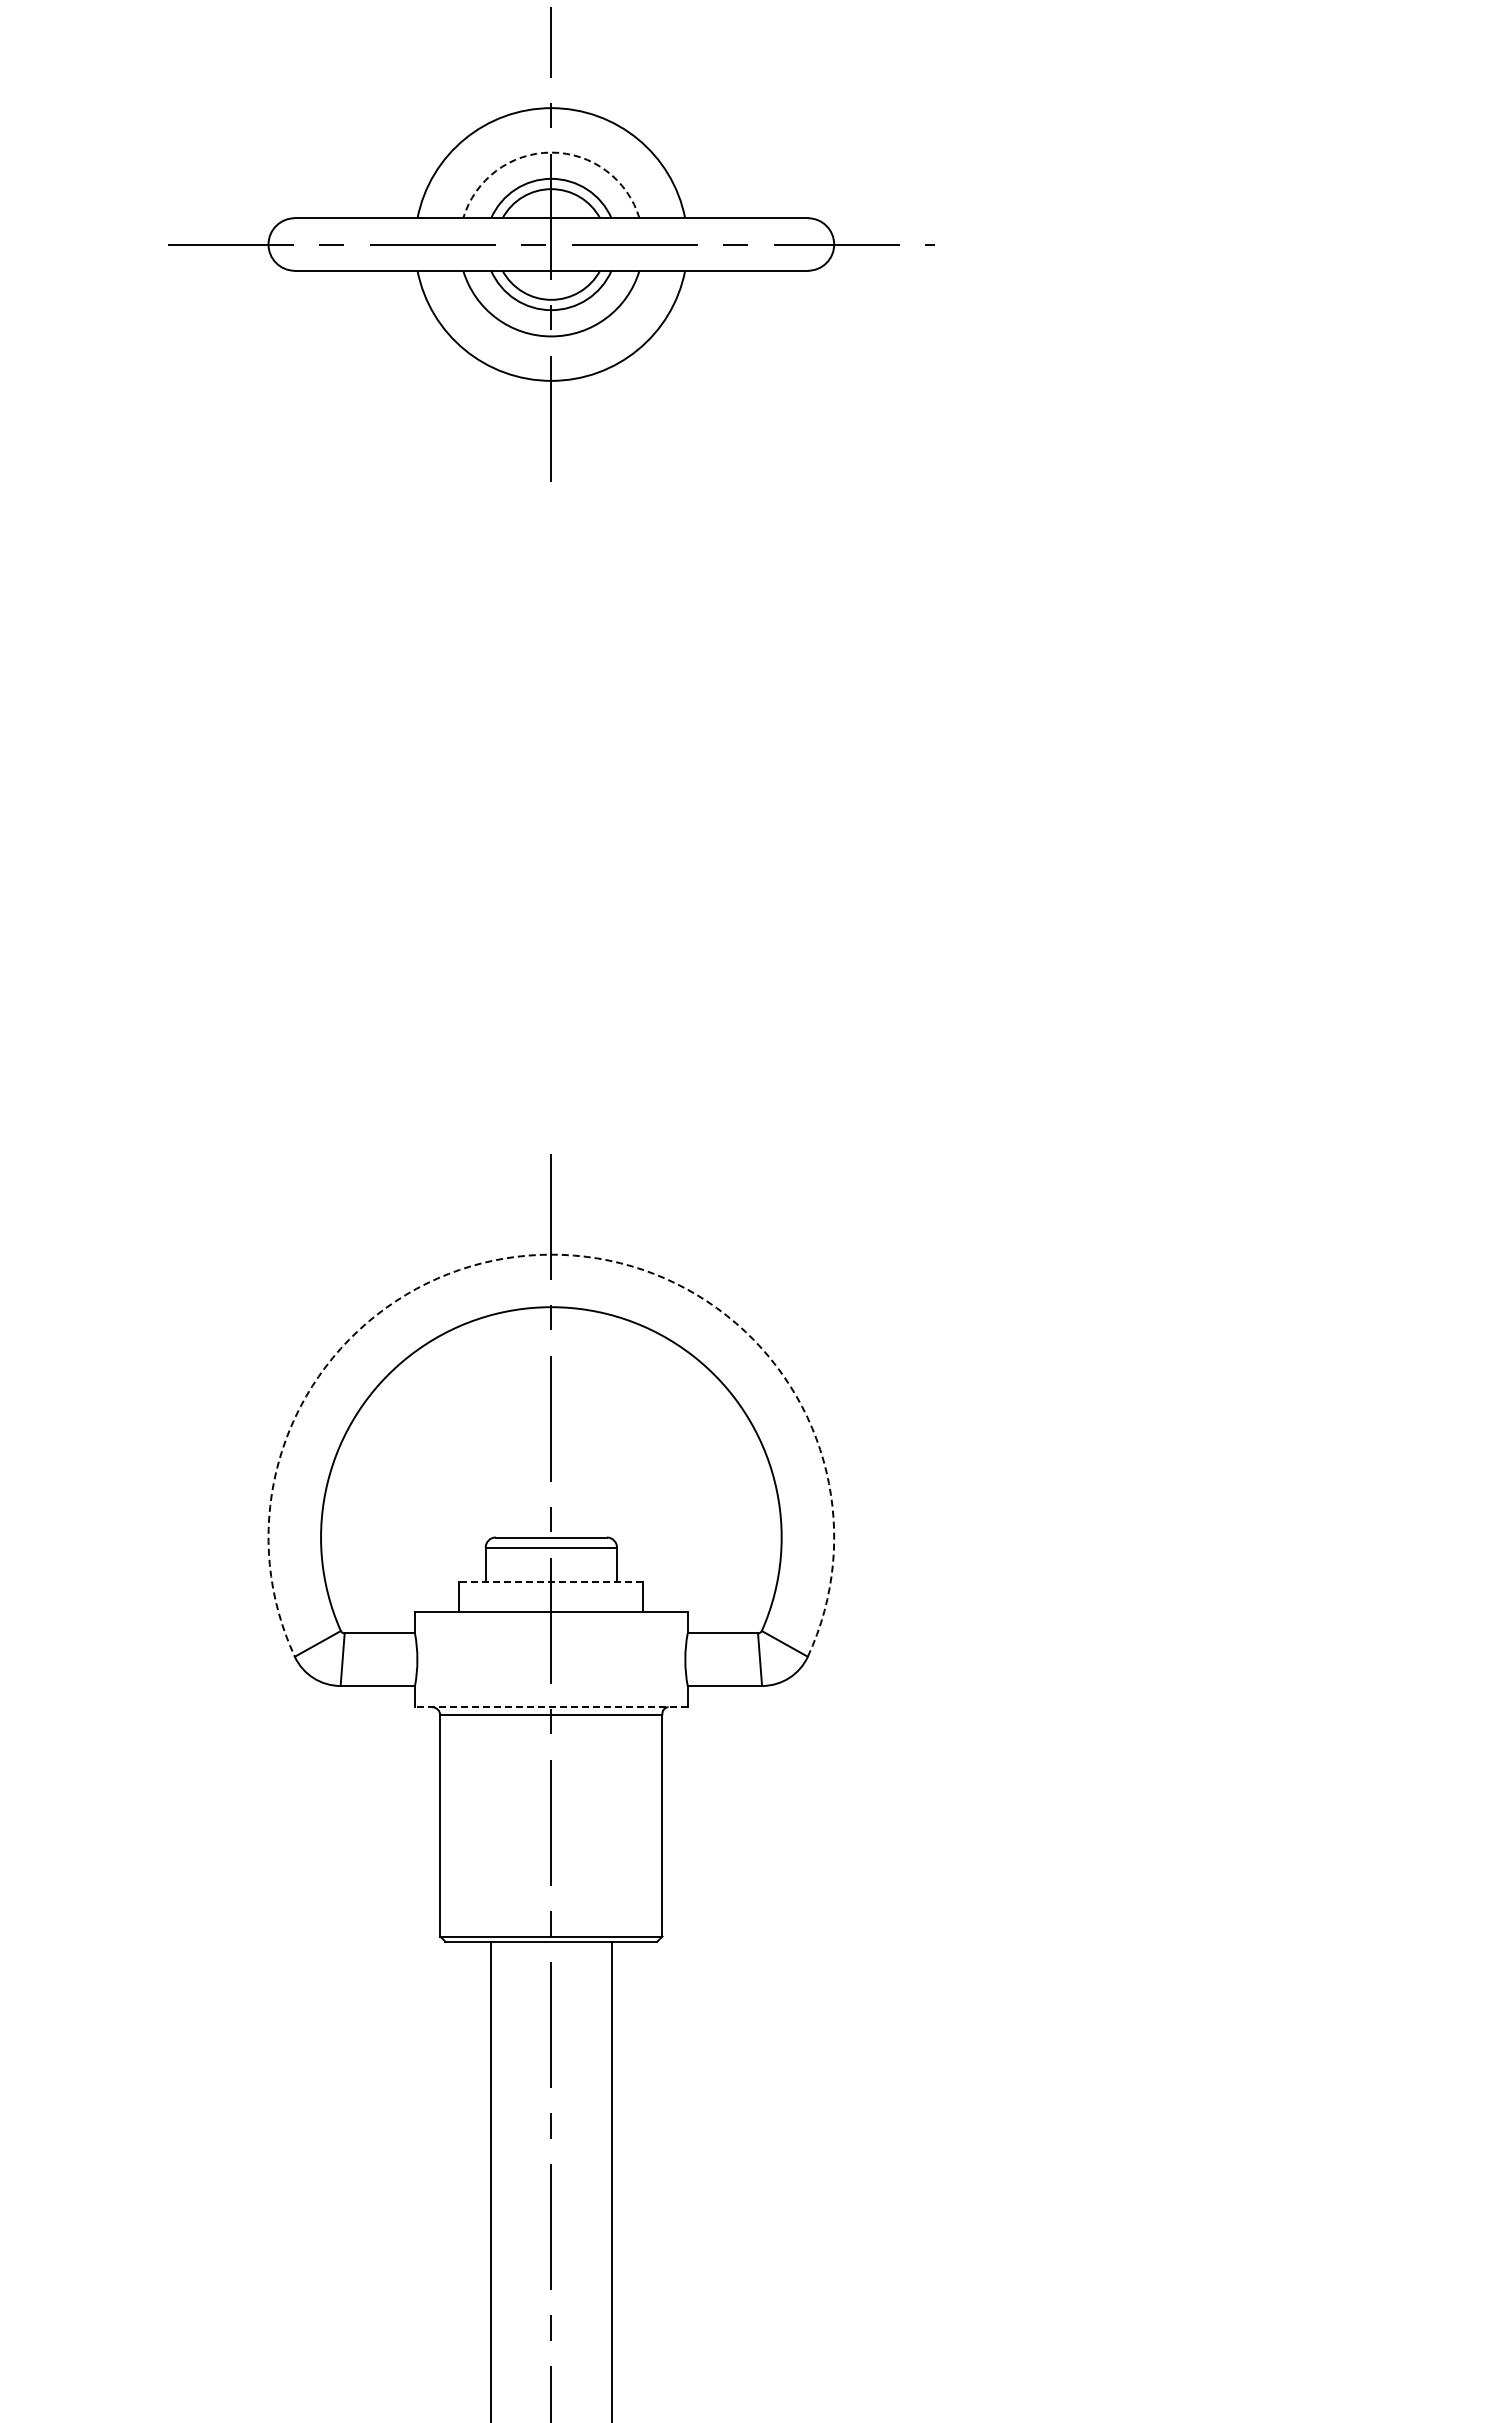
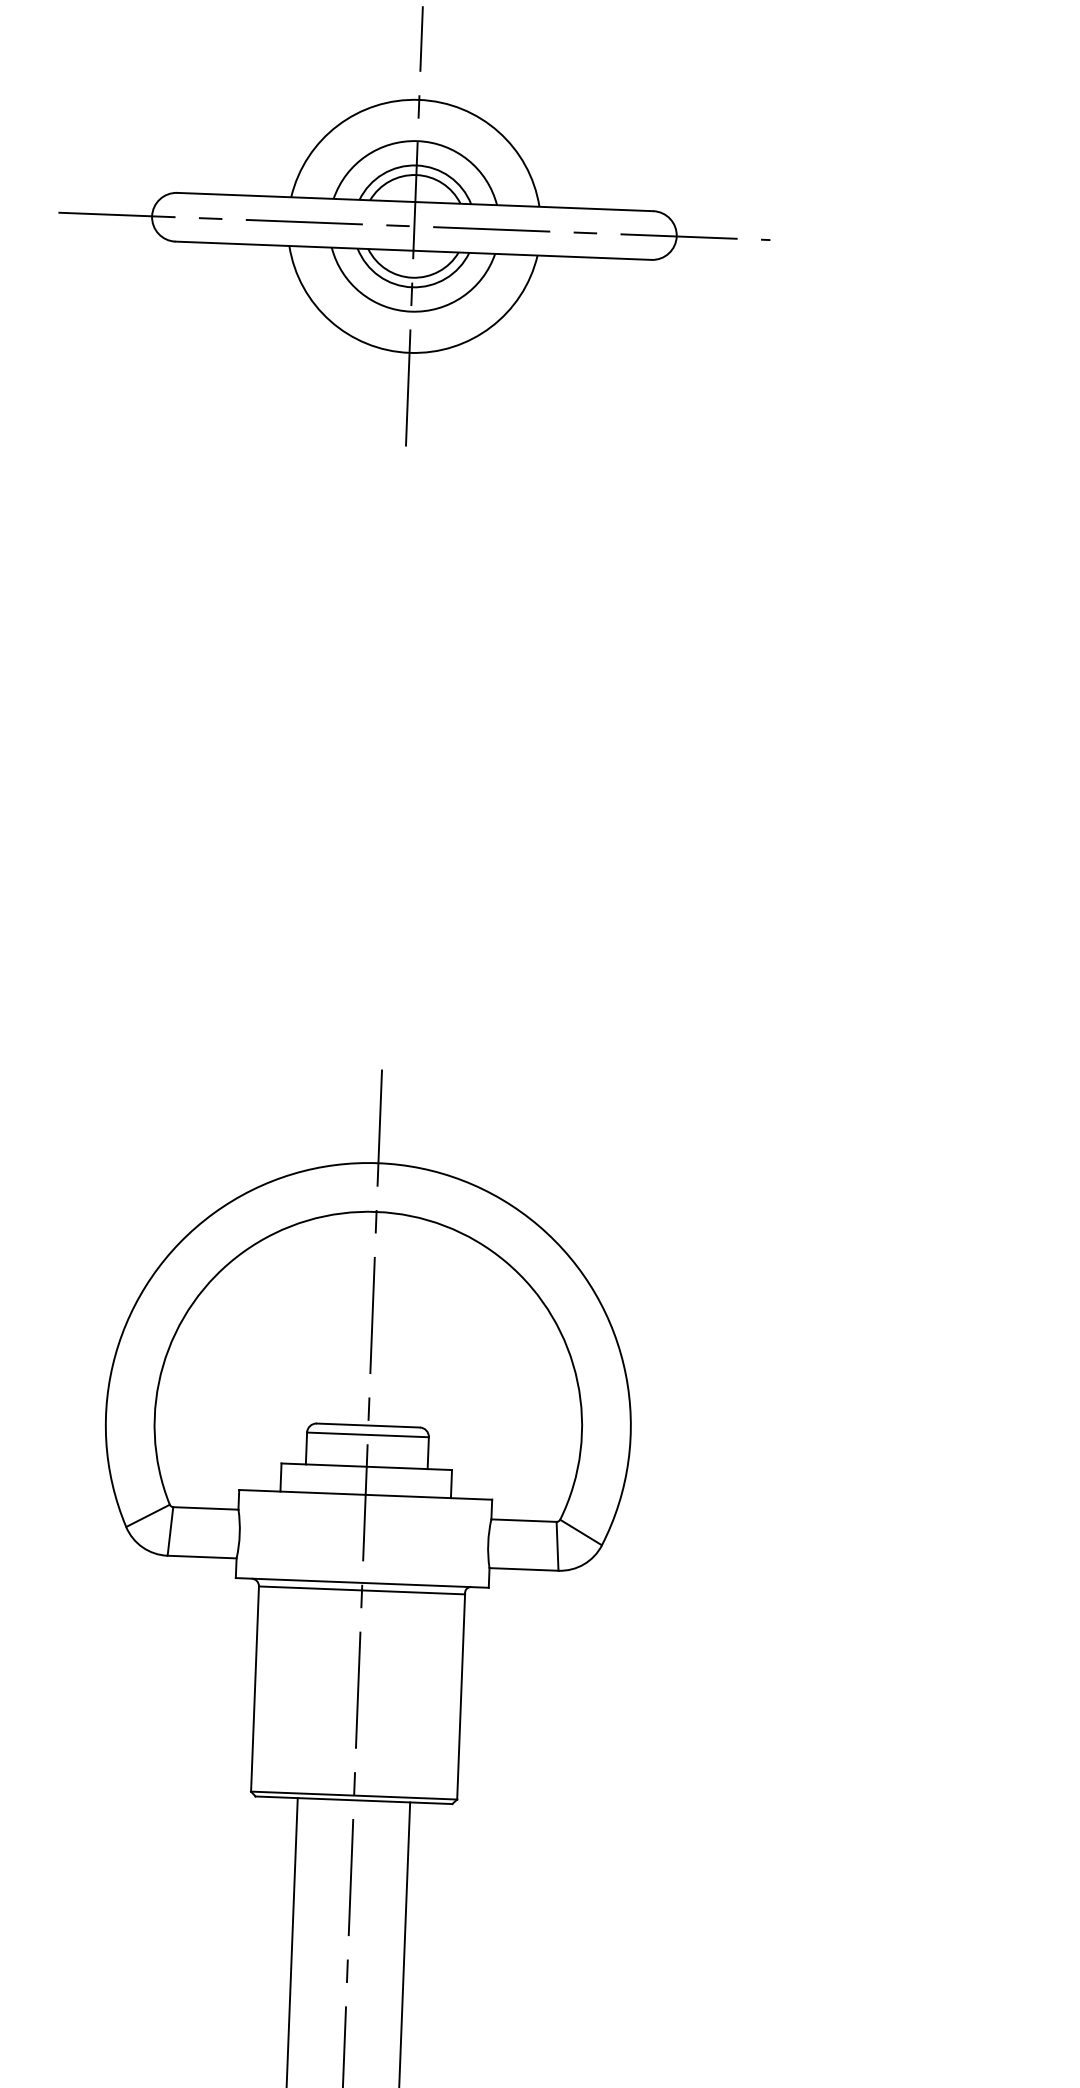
arc: (551, 152) -> (417, 141), dashed -> solid
arc: (551, 1254) -> (378, 1163), dashed -> solid
line: (551, 1581) -> (366, 1466), dashed -> solid
line: (550, 1707) -> (361, 1583), dashed -> solid

